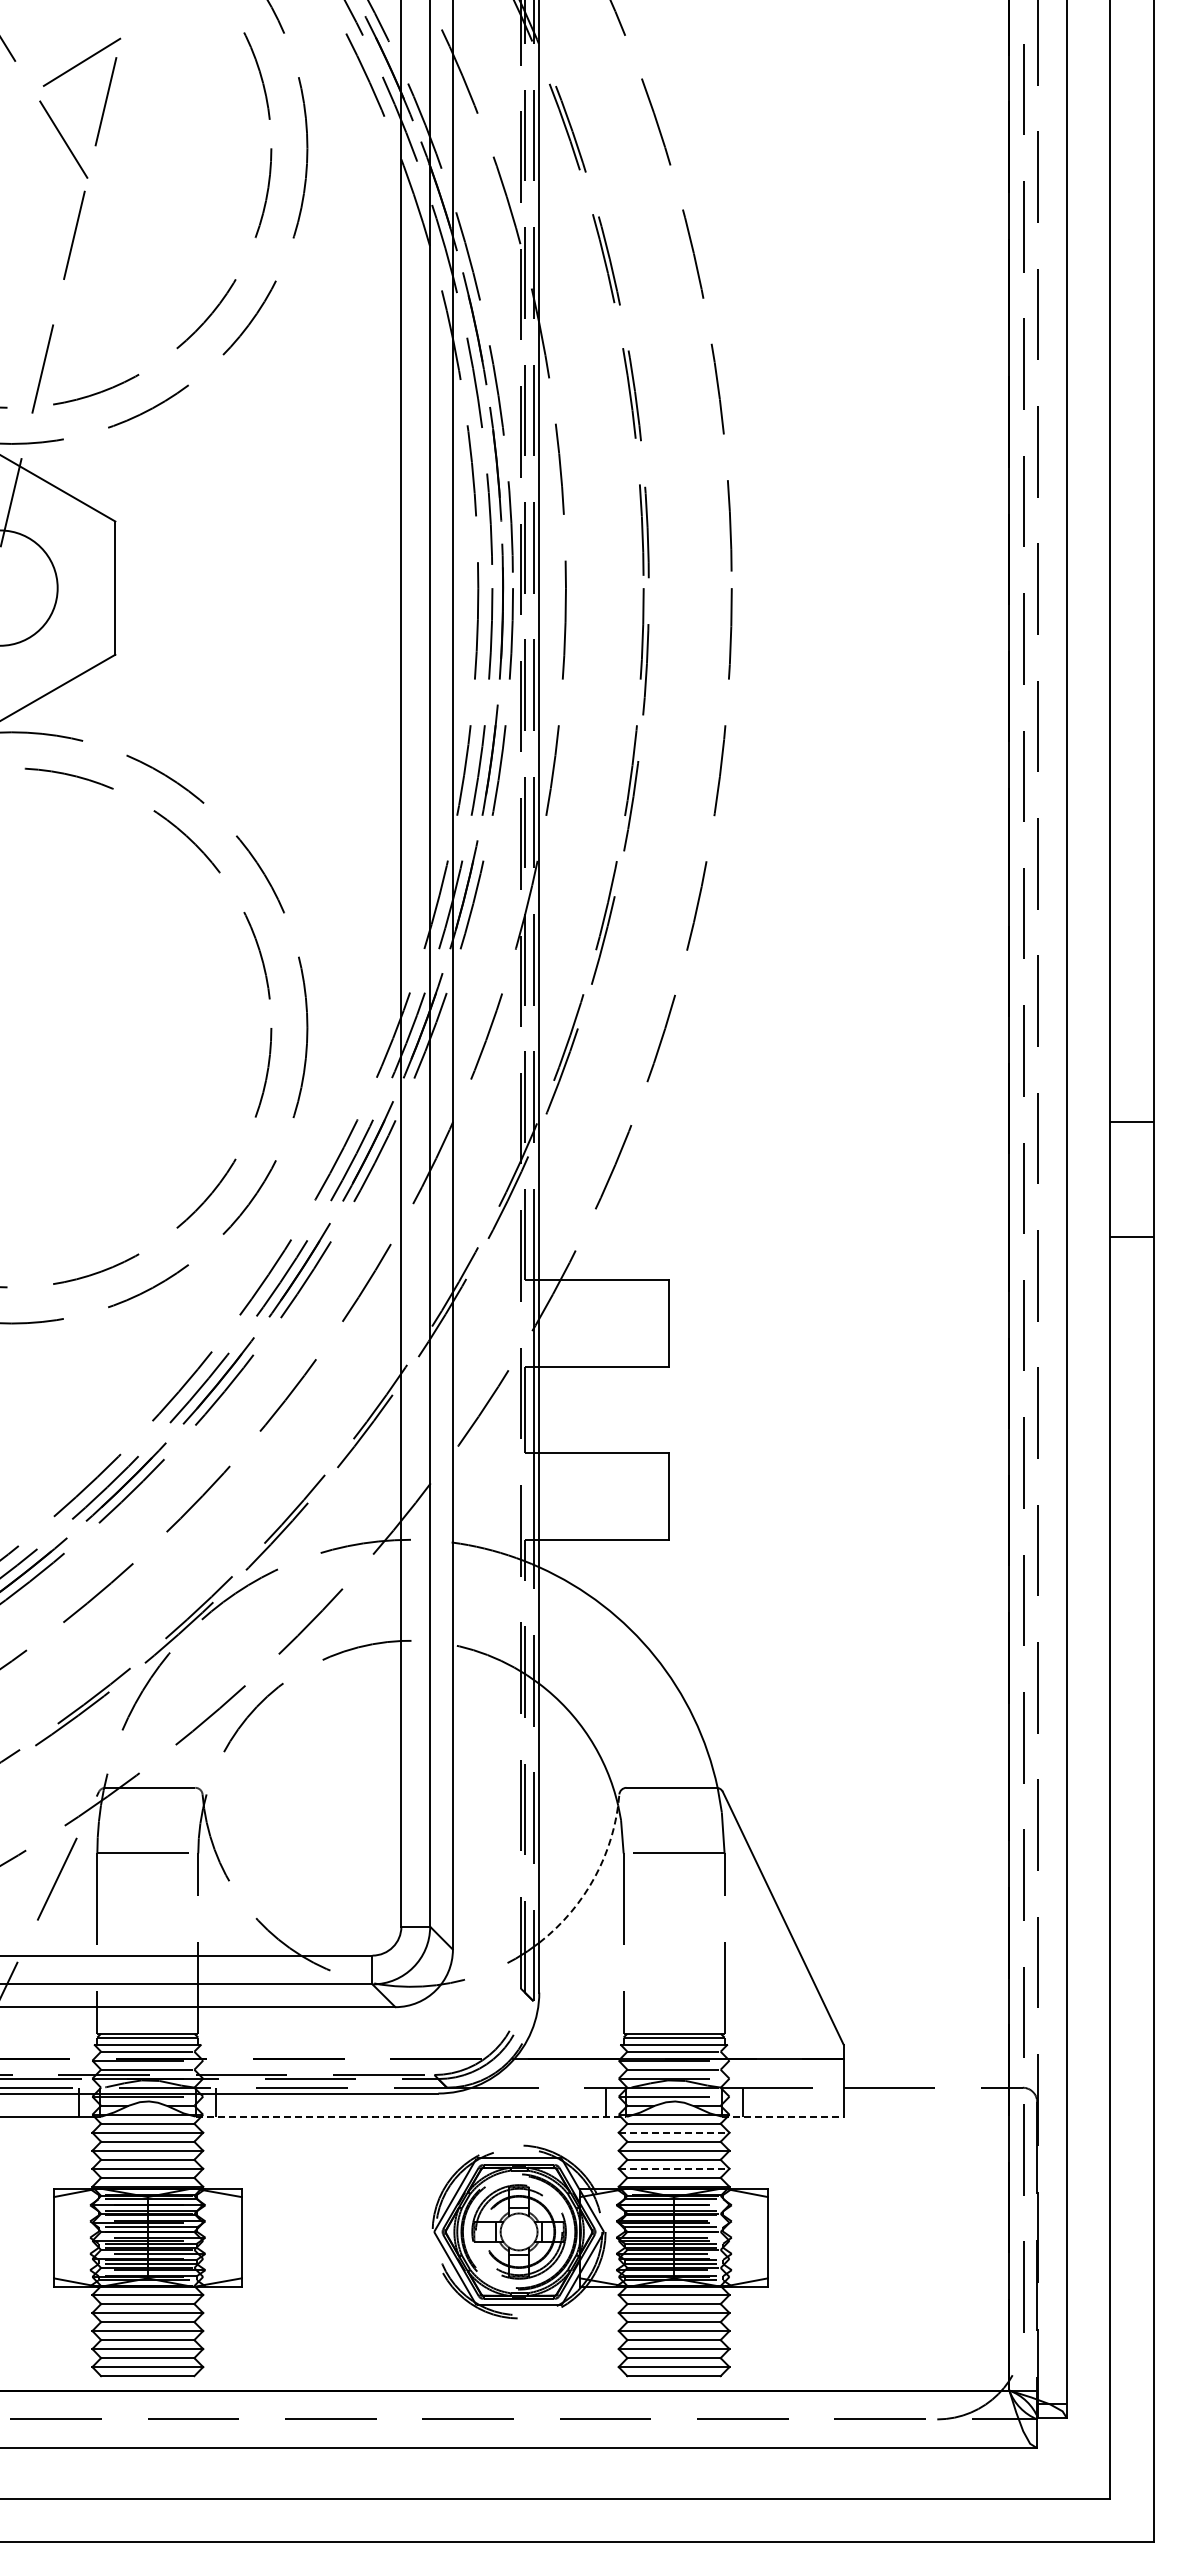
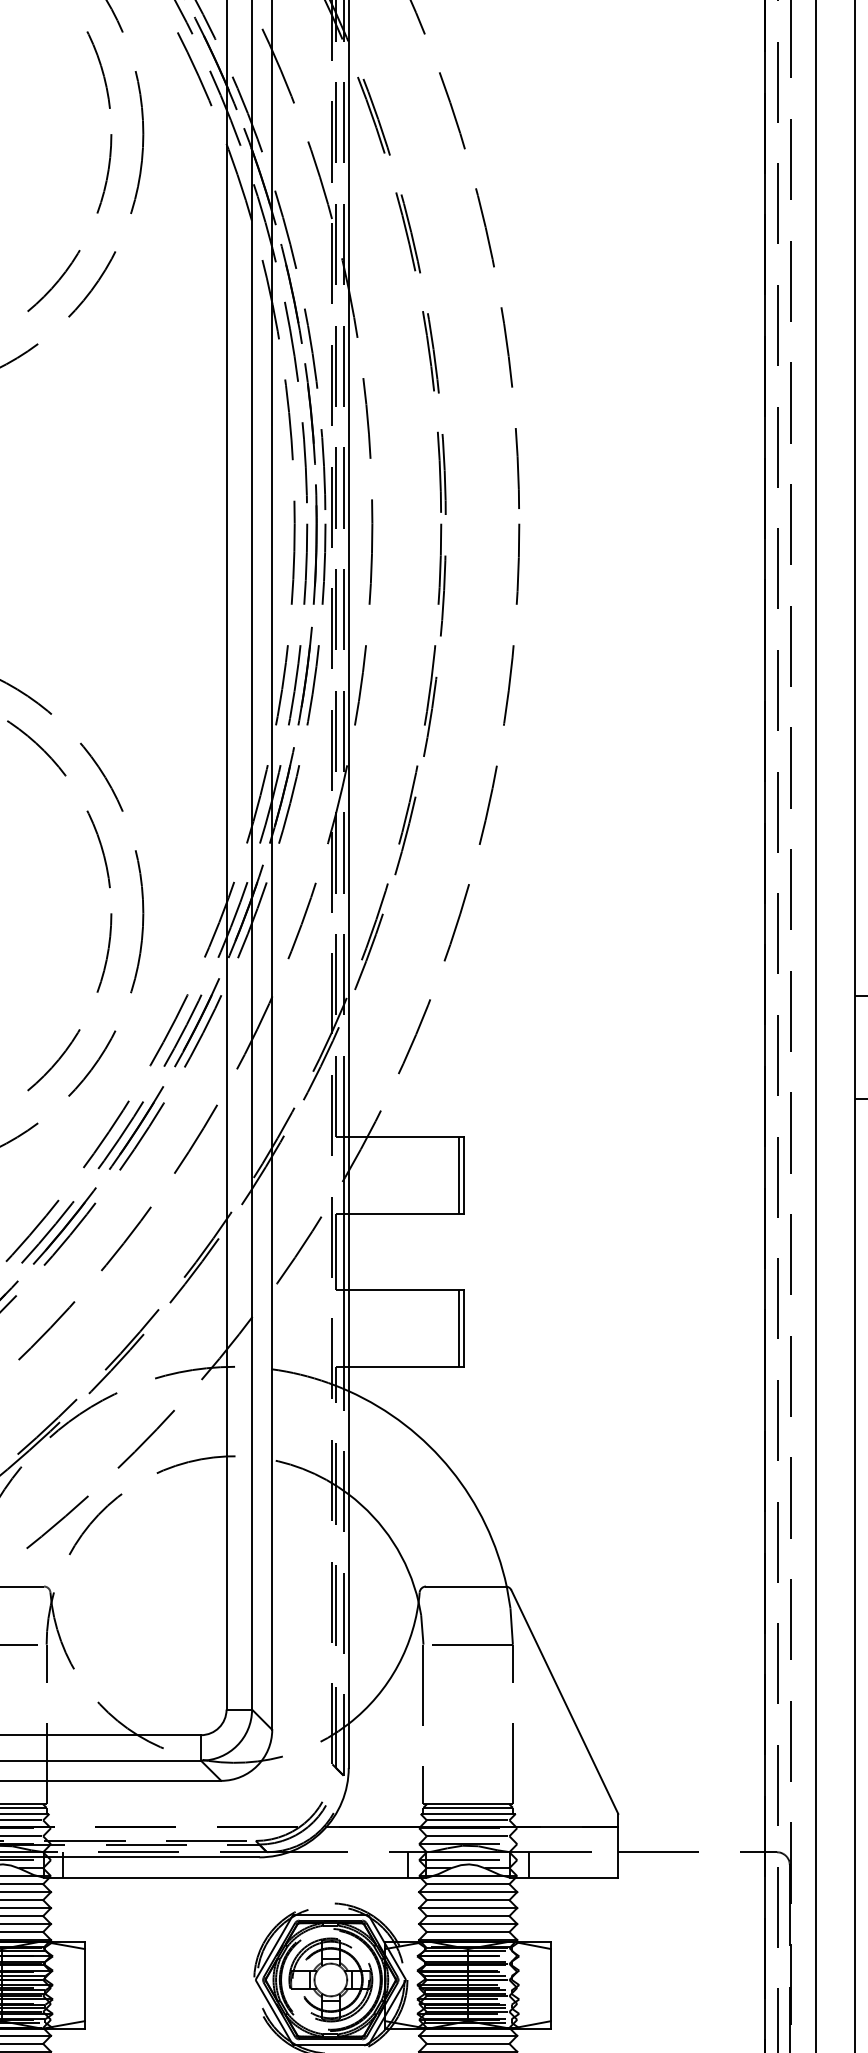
line: (663, 1323) -> (458, 1175), added
line: (663, 1496) -> (458, 1328), added
arc: (594, 1877) -> (397, 1665), dashed -> solid
line: (411, 2116) -> (235, 1877), dashed -> solid
line: (782, 2116) -> (564, 1877), dashed -> solid
line: (674, 2132) -> (468, 1891), dashed -> solid
line: (674, 2168) -> (468, 1923), dashed -> solid

